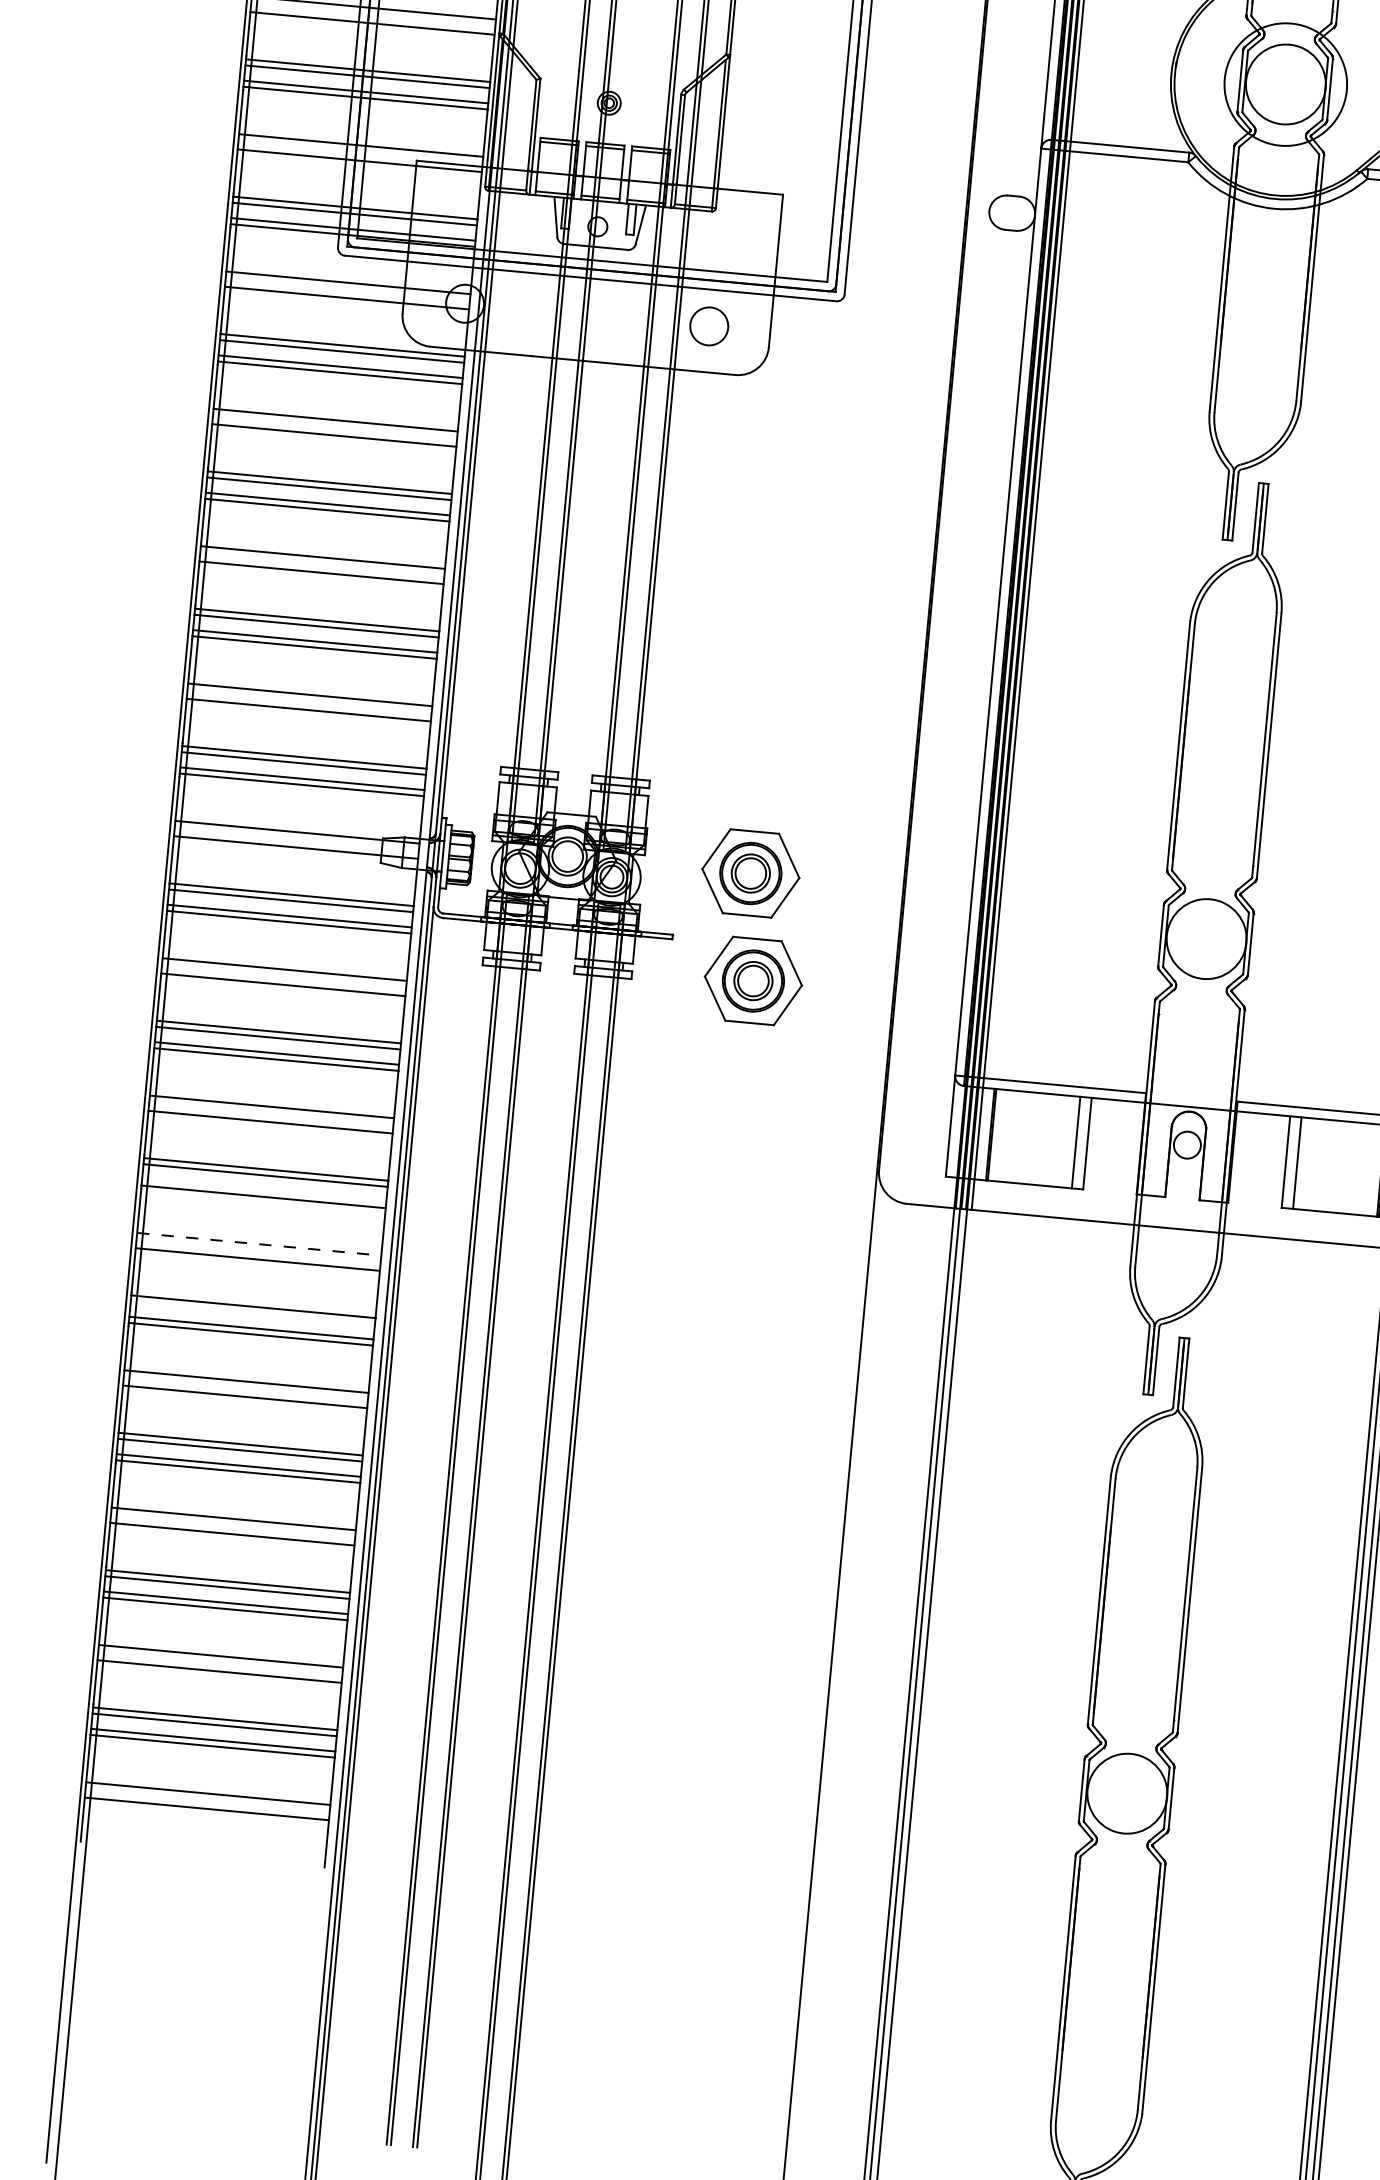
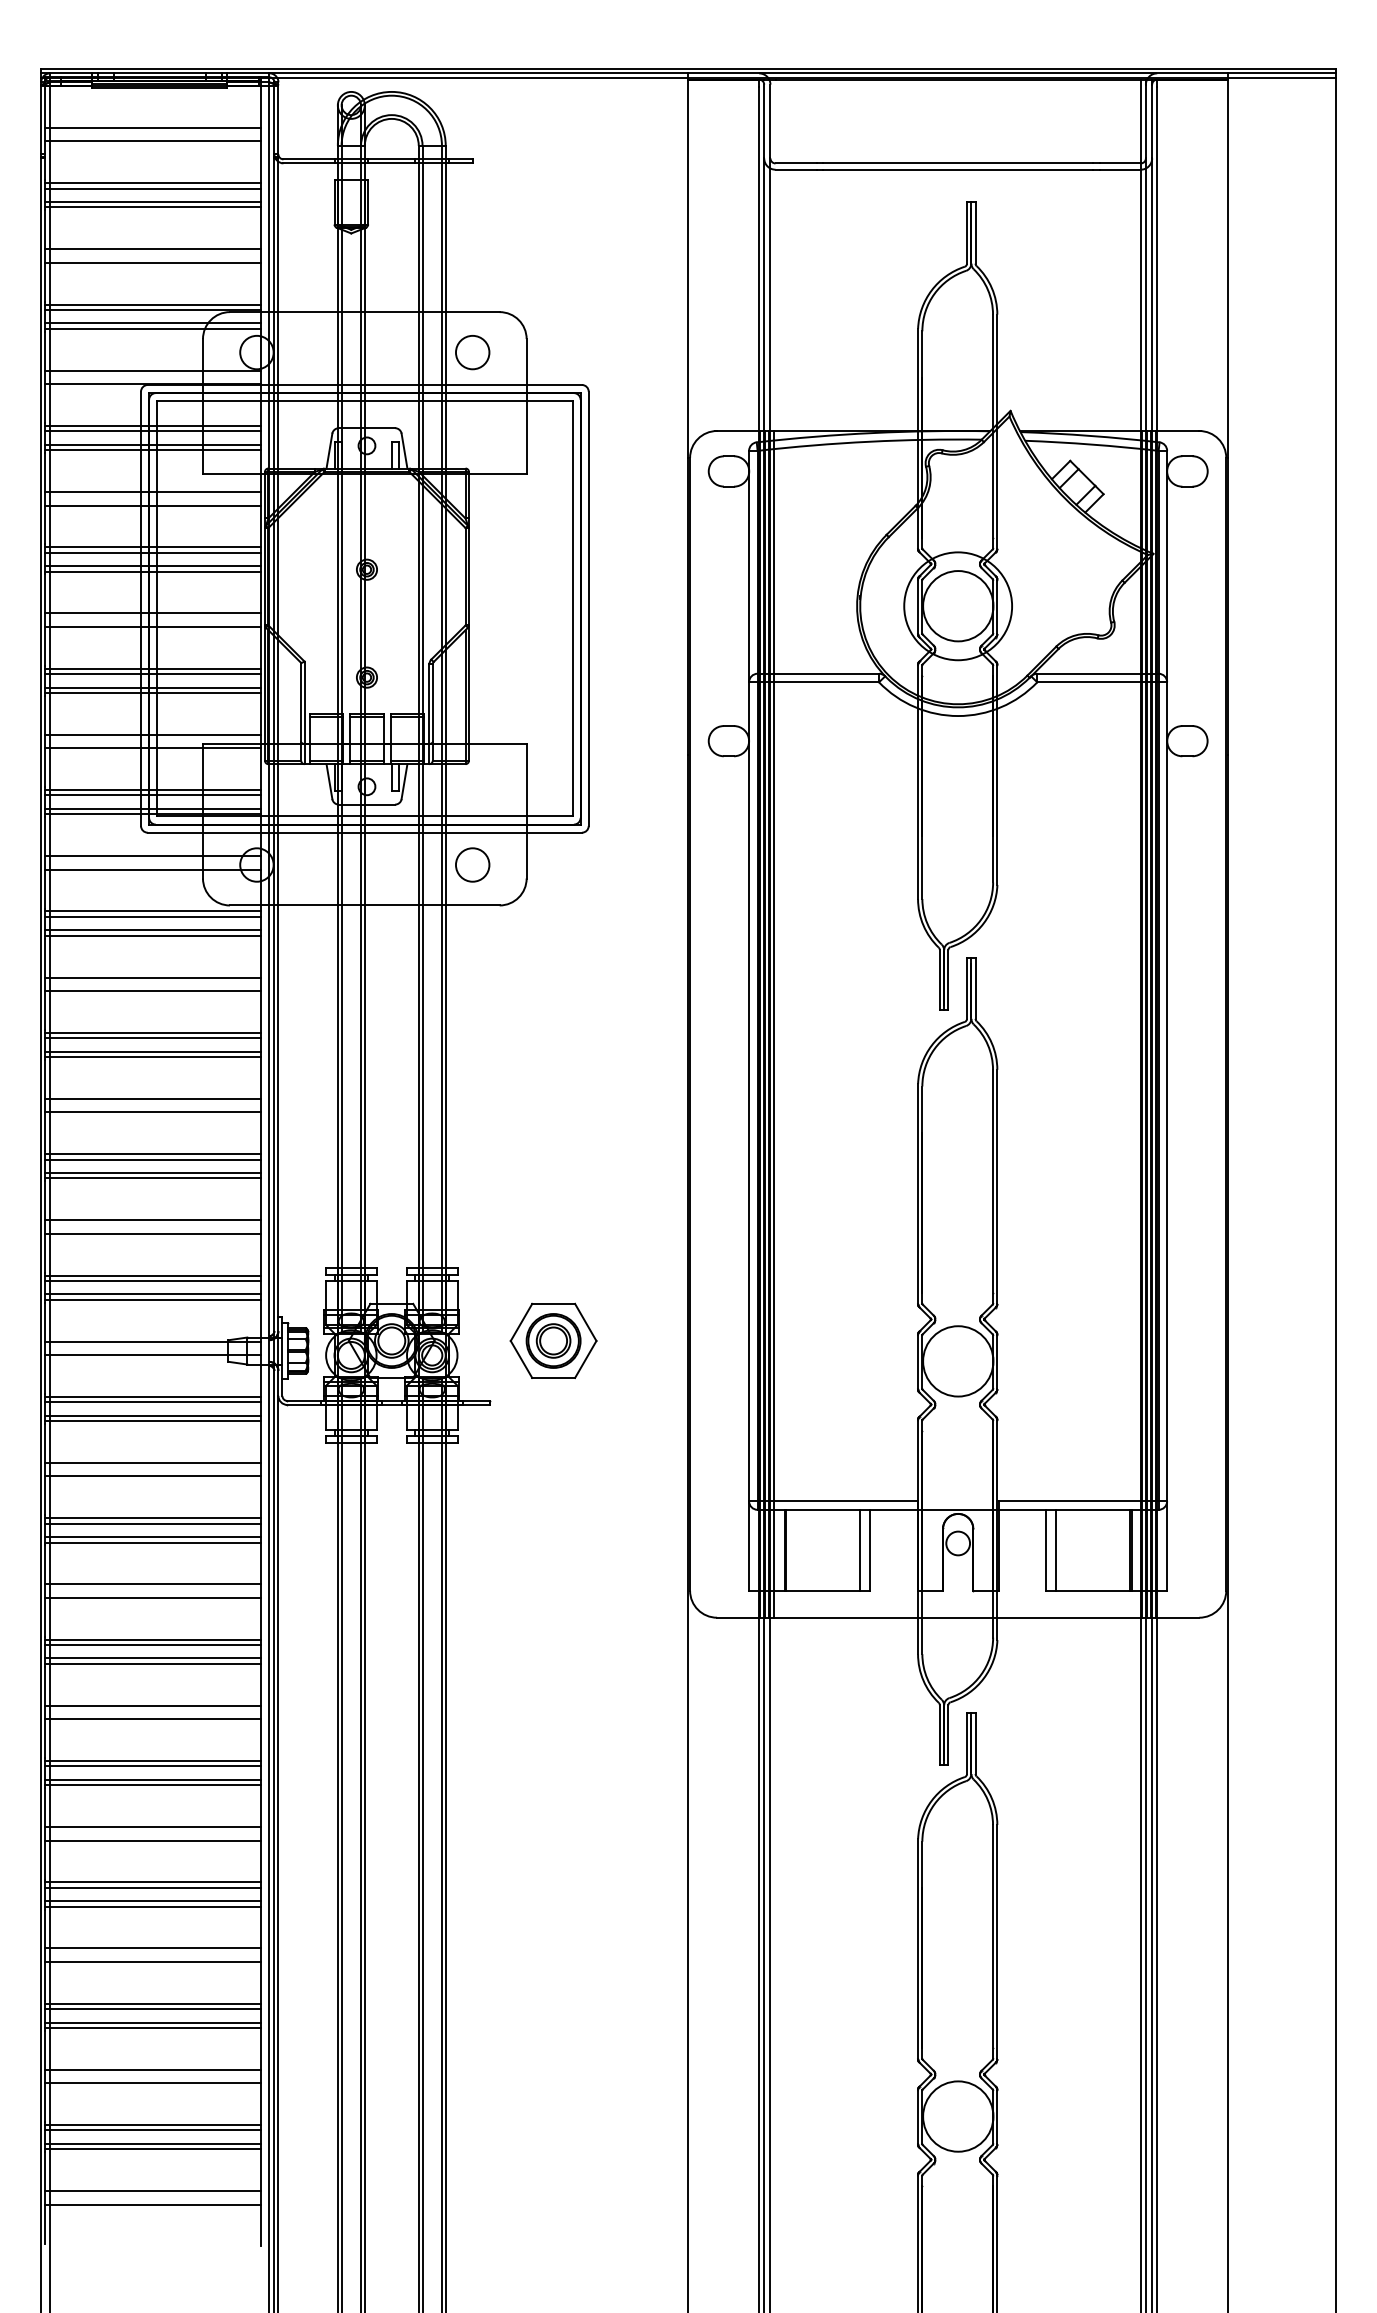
part: (753, 980) -> (564, 1434), removed
line: (263, 1190) -> (152, 1658), added
line: (259, 1244) -> (153, 1705), dashed -> solid
line: (252, 1312) -> (152, 1766), added

